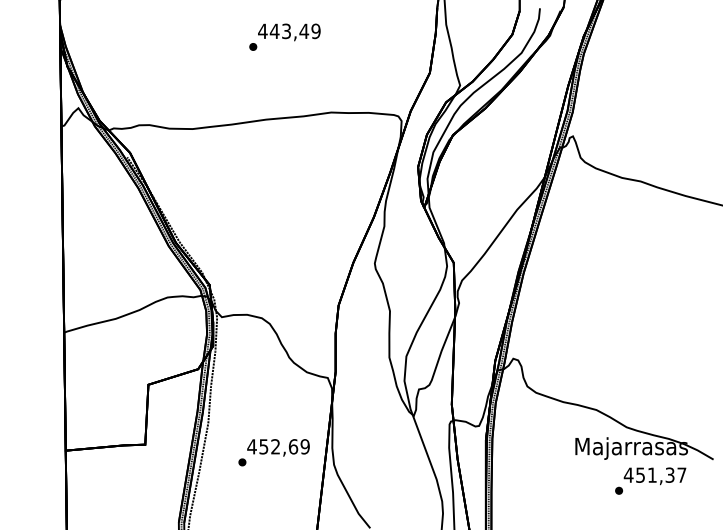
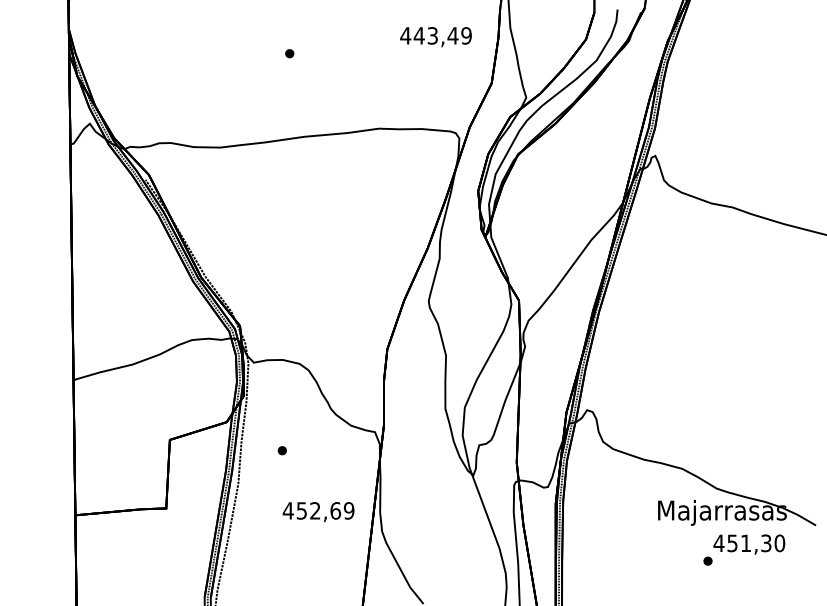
text: (288, 32) -> (435, 37), moved
part: (241, 462) -> (281, 450), moved
text: (681, 475) -> (779, 543), 451,37 -> 451,30

